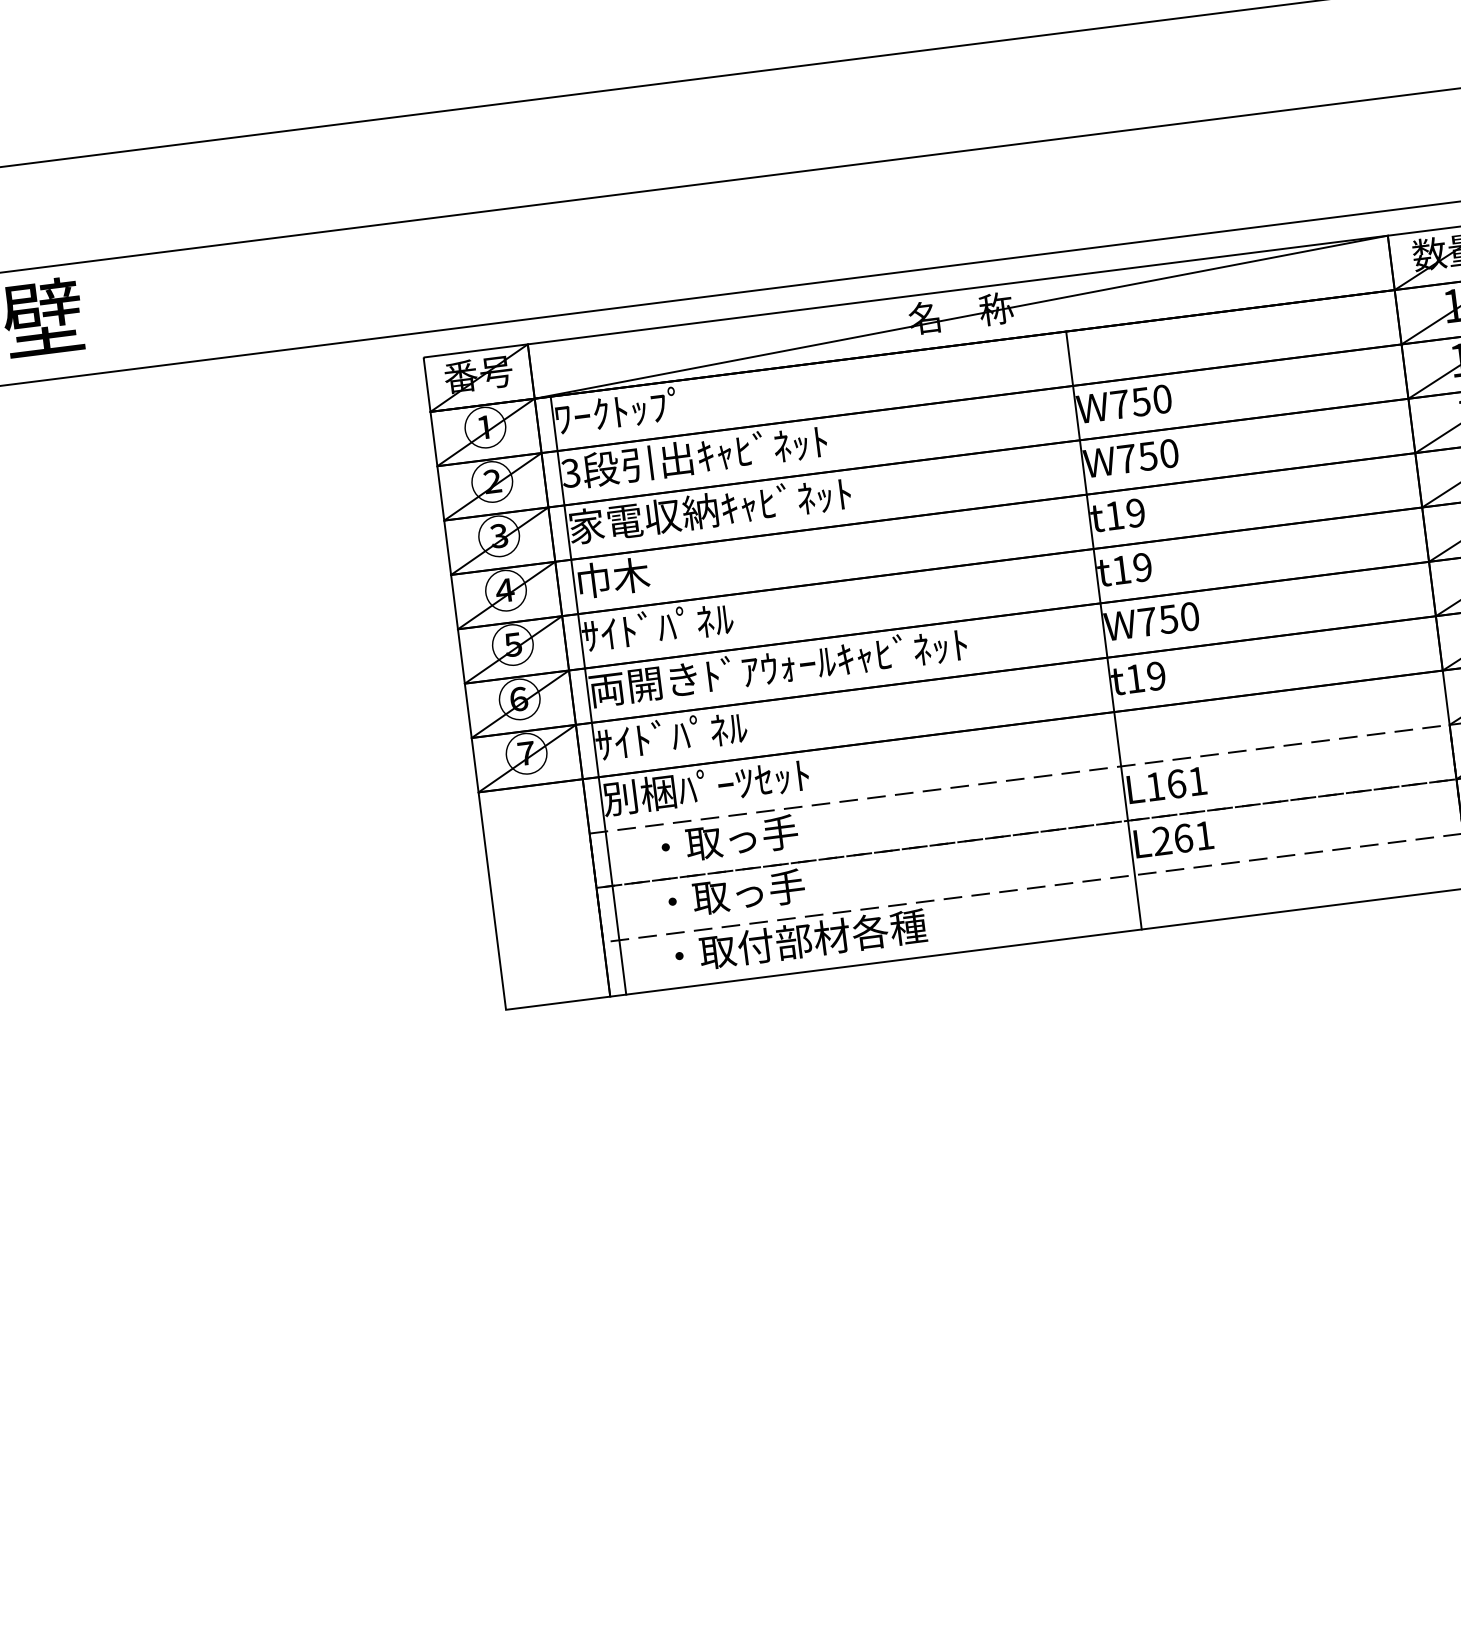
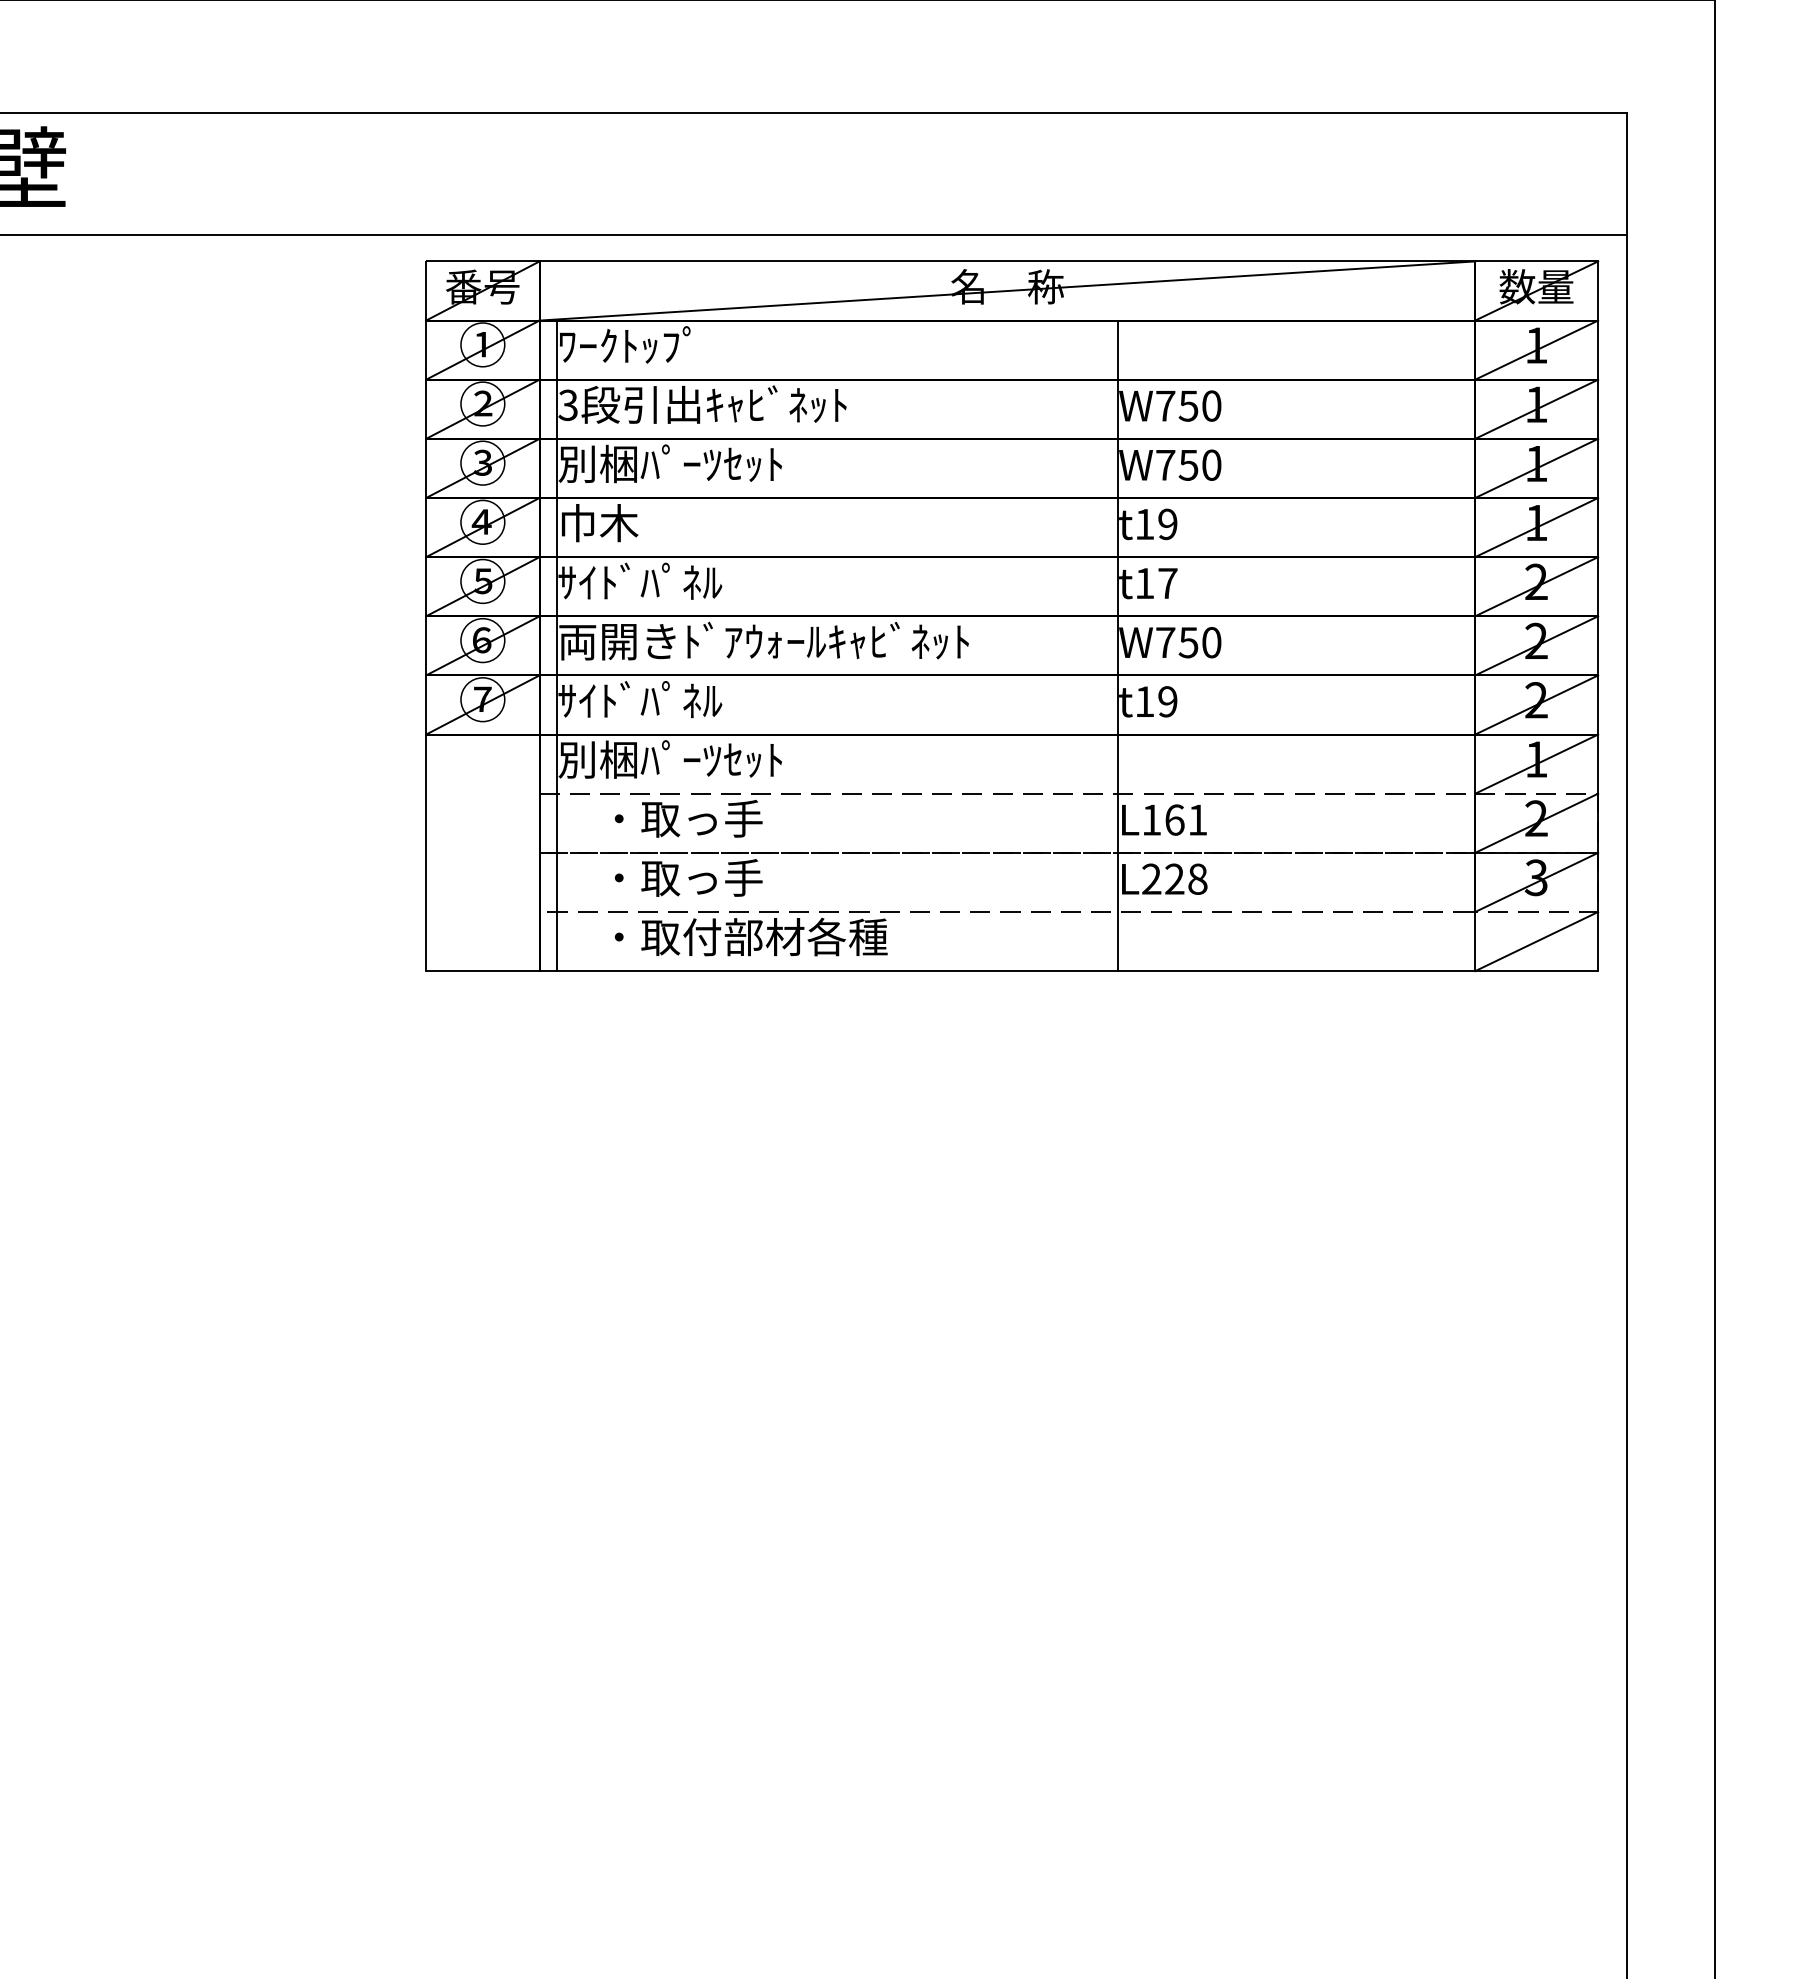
text: (709, 510) -> (711, 463), 家電収納ｷｬﾋﾞﾈｯﾄ -> 別梱ﾊﾟｰﾂｾｯﾄ
text: (1142, 567) -> (1167, 583), t19 -> t17
text: (1194, 836) -> (1186, 878), L261 -> L228

